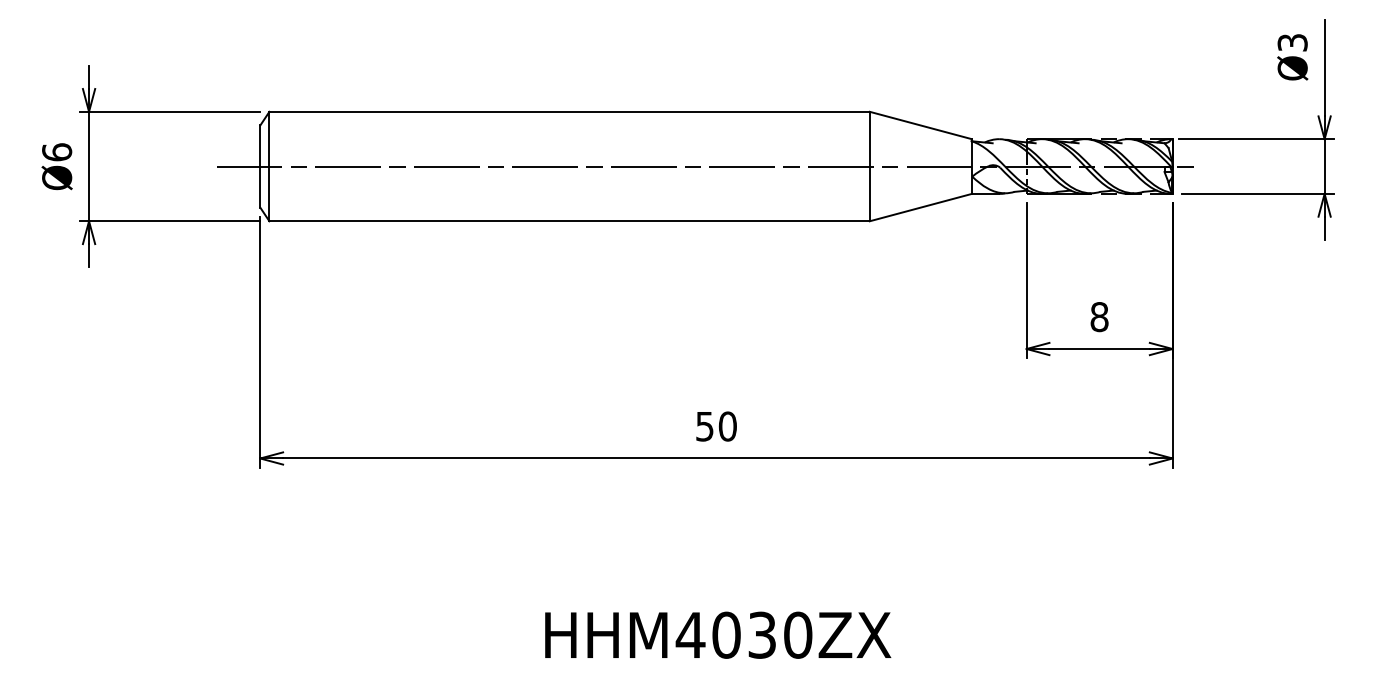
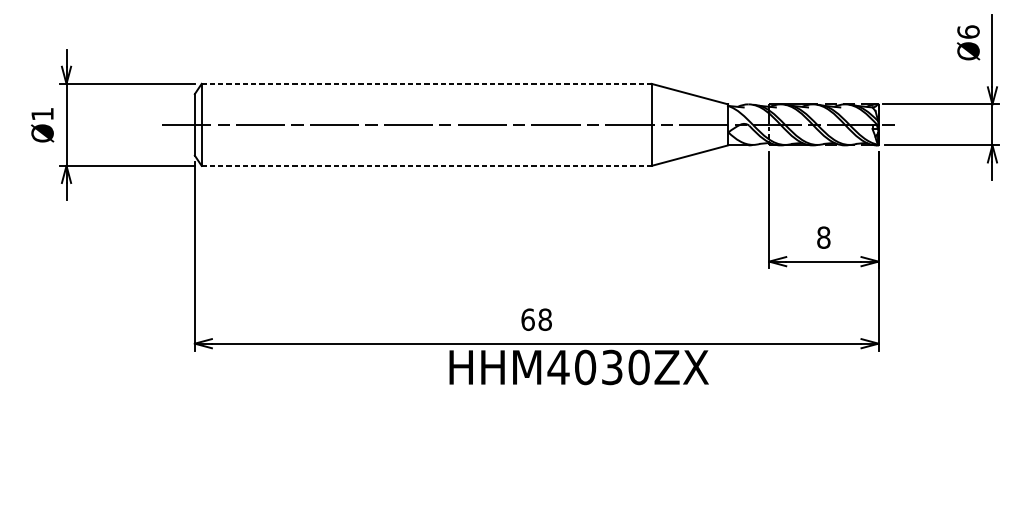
text: (1292, 42) -> (968, 31), Ø3 -> Ø6
line: (570, 111) -> (427, 83), solid -> dashed
text: (57, 152) -> (42, 114), Ø6 -> Ø1
line: (570, 221) -> (427, 166), solid -> dashed
text: (716, 426) -> (536, 319), 50 -> 68
text: (718, 634) -> (579, 366), moved

